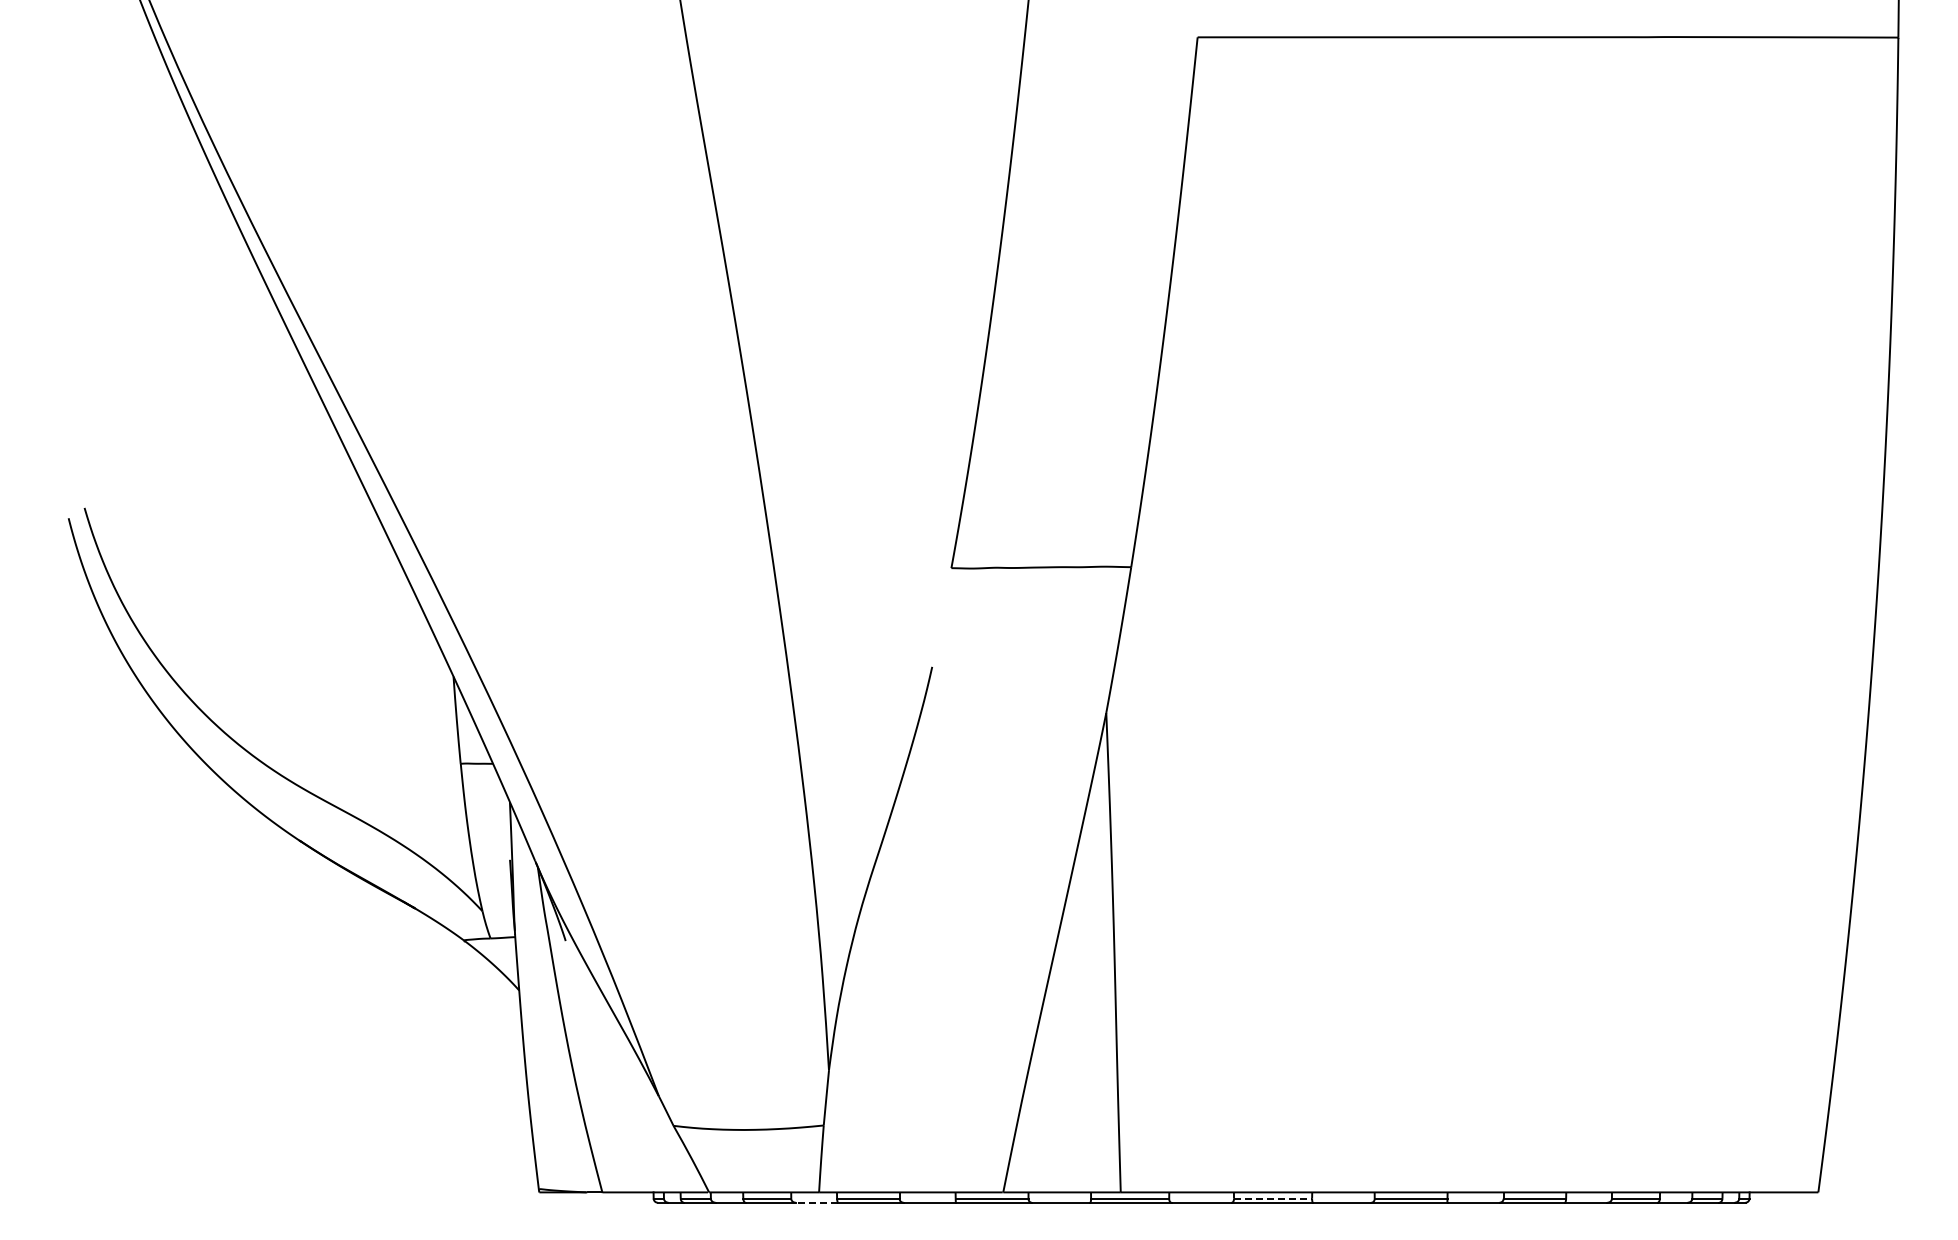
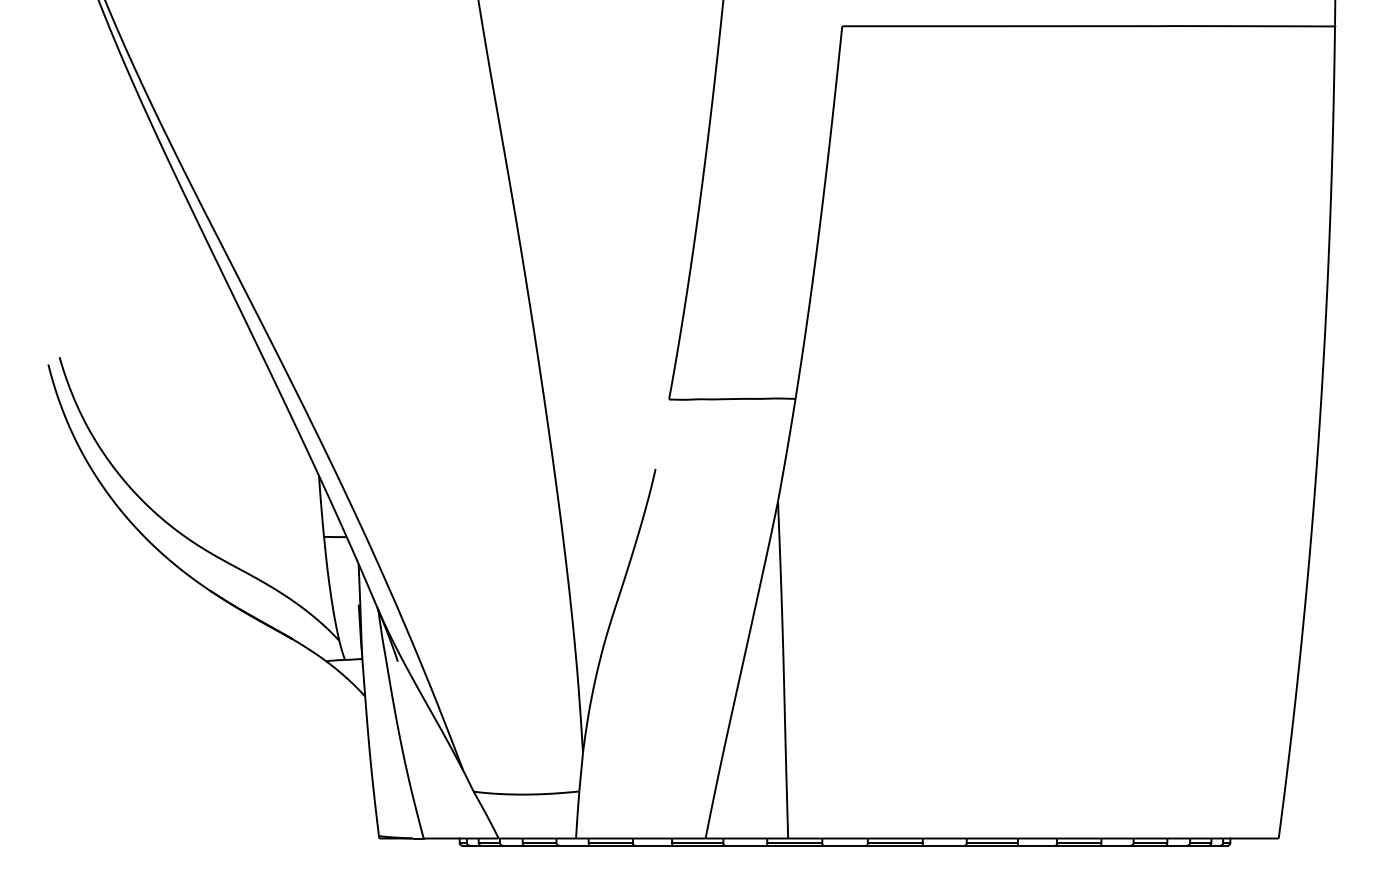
line: (1273, 1198) -> (895, 842), dashed -> solid
line: (816, 1202) -> (574, 845), dashed -> solid

